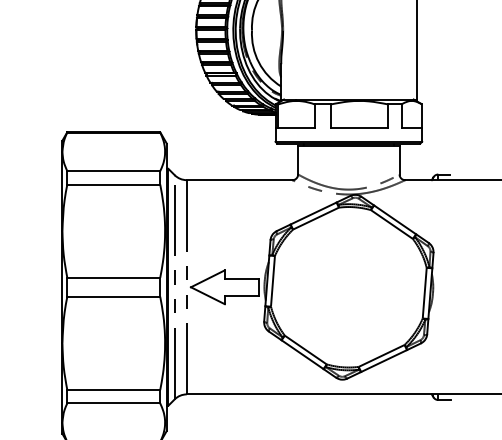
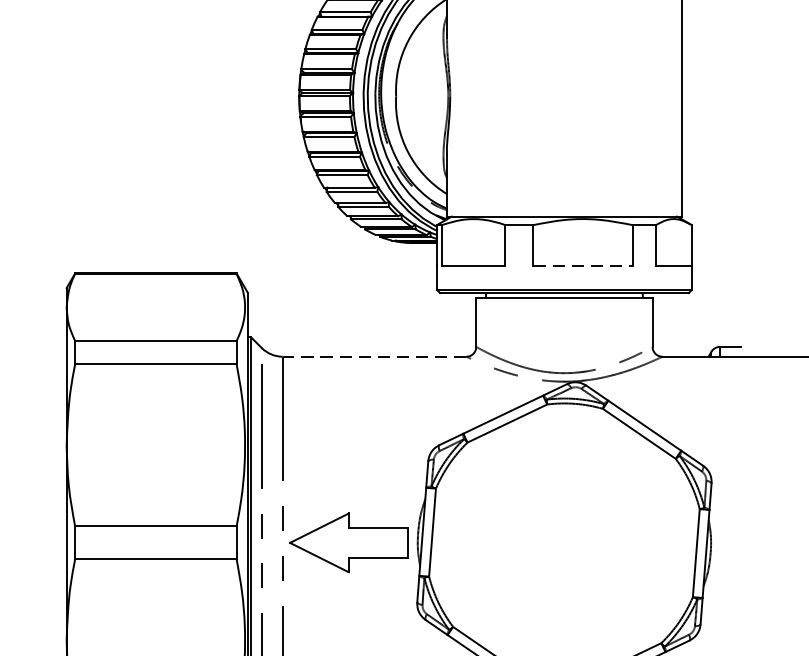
line: (360, 127) -> (584, 265), solid -> dashed
line: (239, 180) -> (374, 357), solid -> dashed

